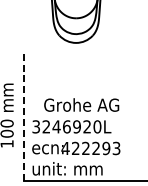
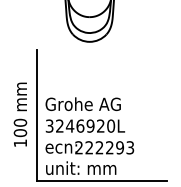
text: (80, 104) -> (82, 103), moved
line: (23, 115) -> (36, 114), dashed -> solid
text: (64, 148) -> (78, 147), 422293 -> 222293

